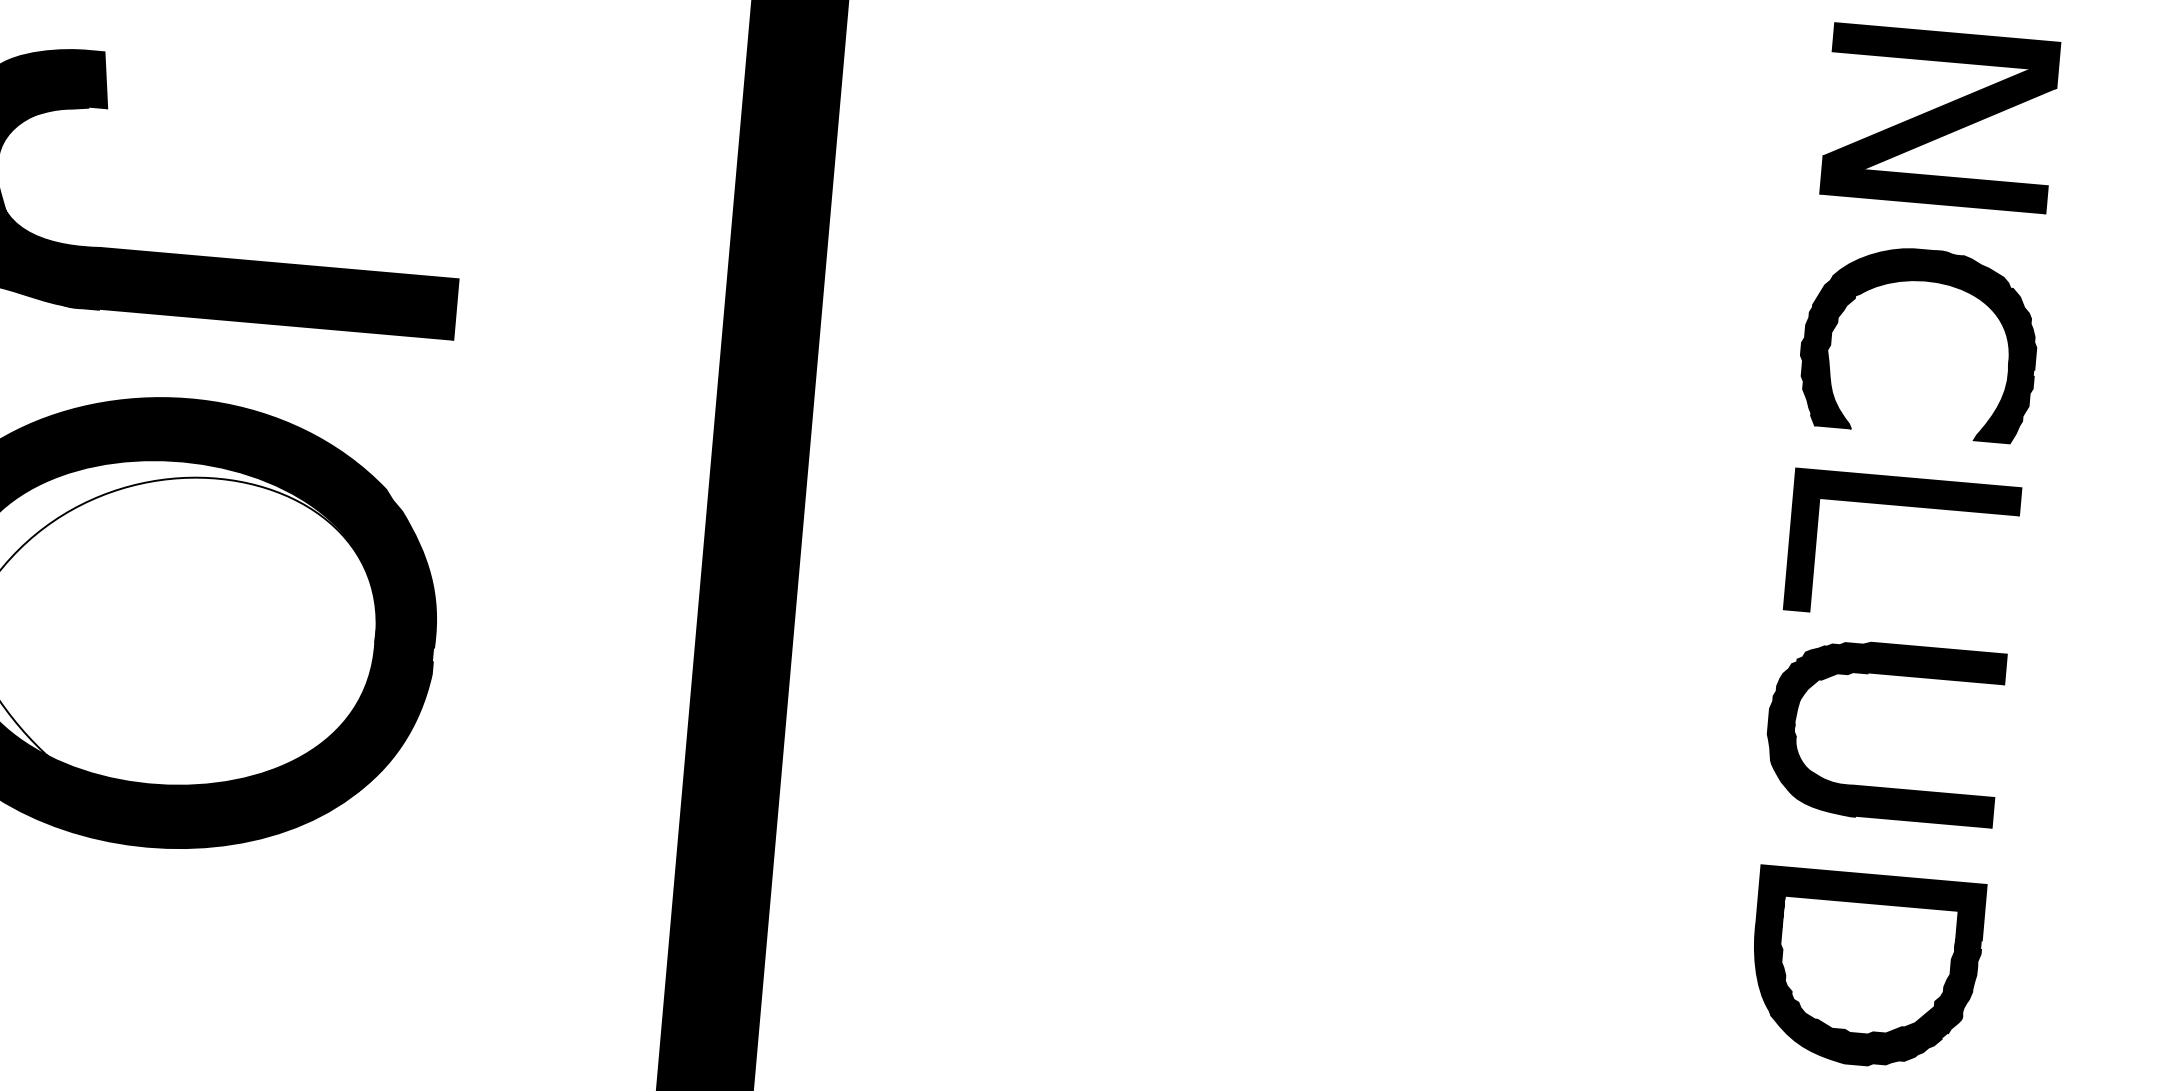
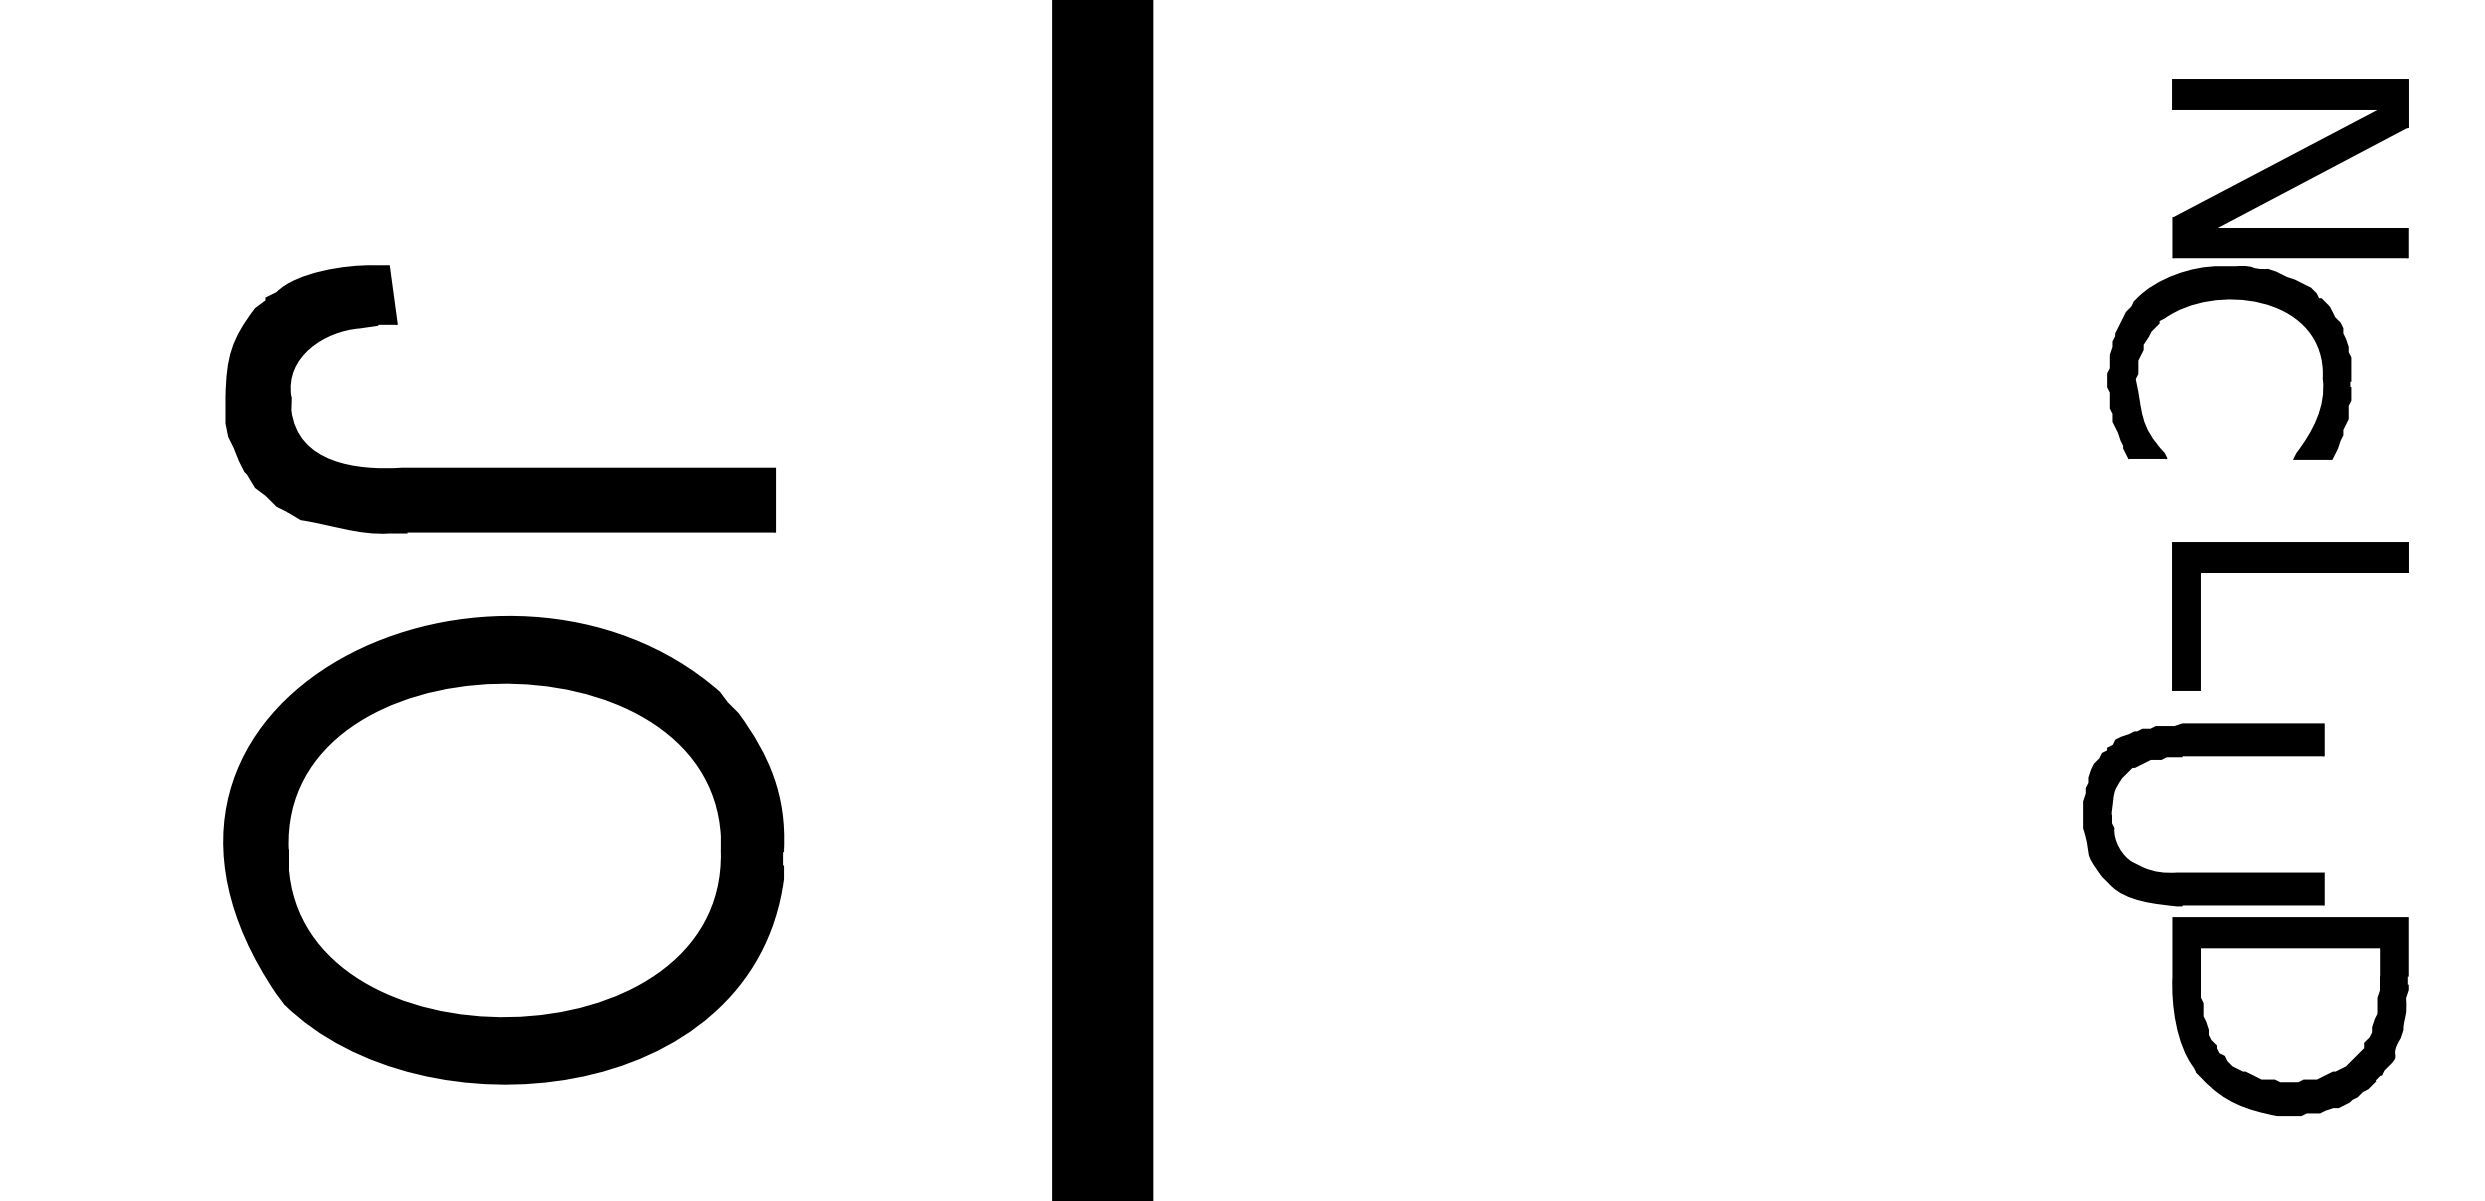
part: (1924, 281) -> (2229, 299), moved
part: (1888, 675) -> (2203, 756), moved
part: (1865, 969) -> (2290, 1016), moved

